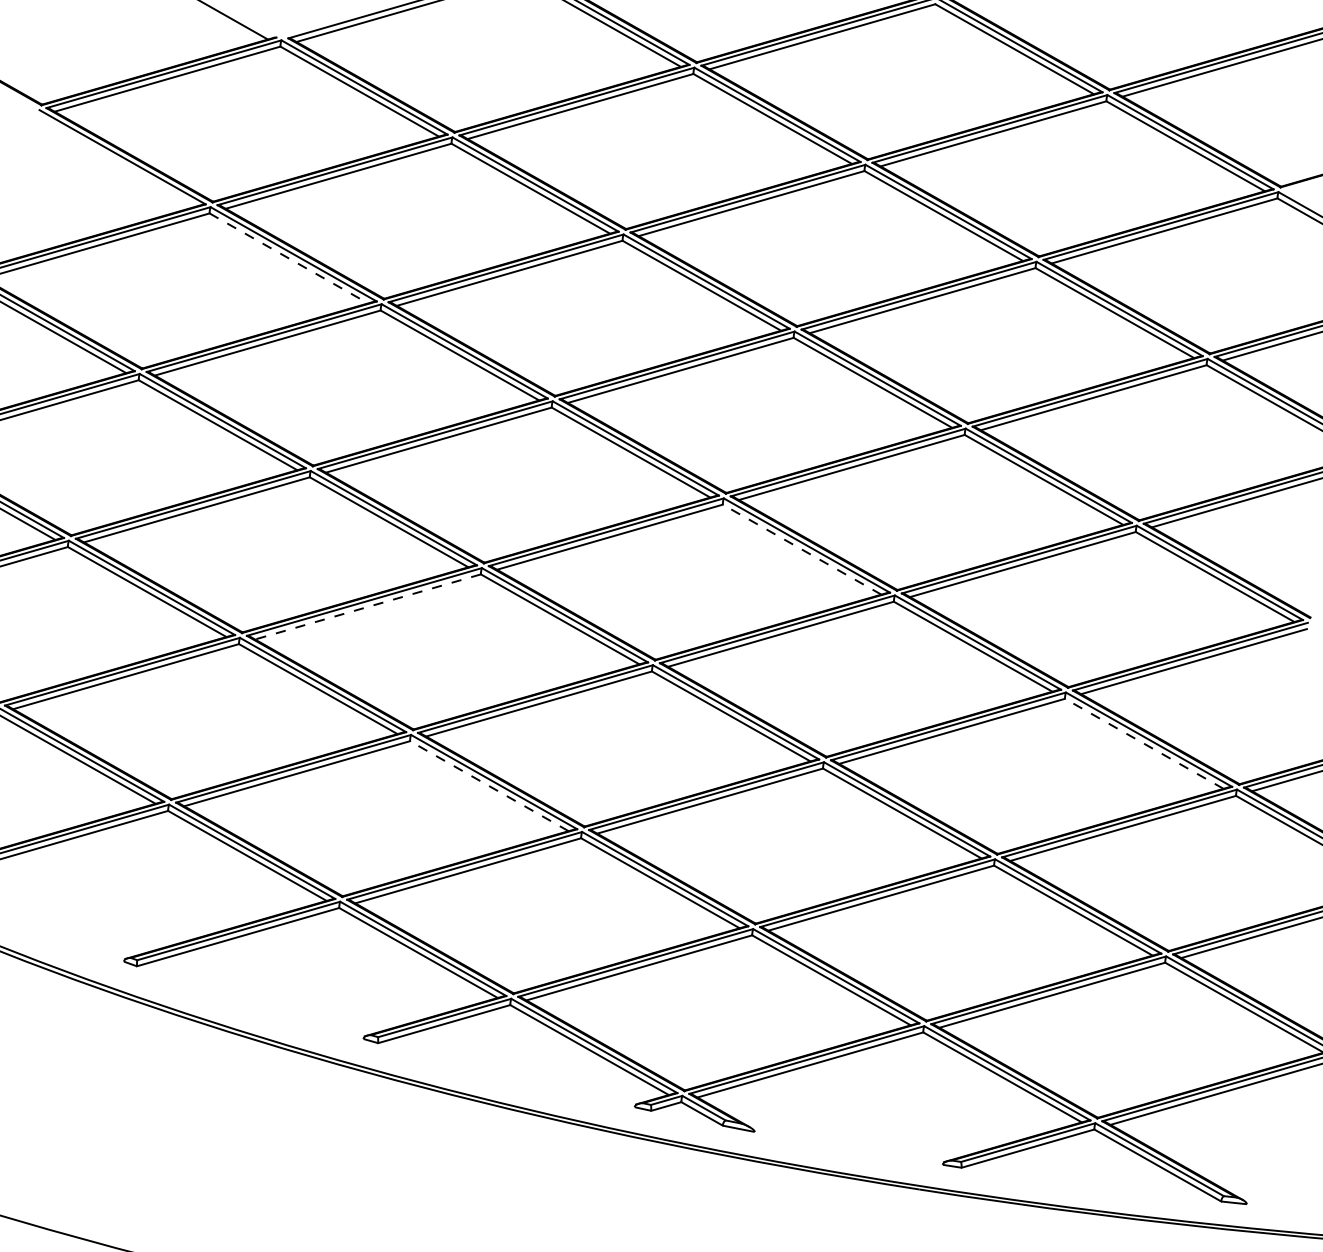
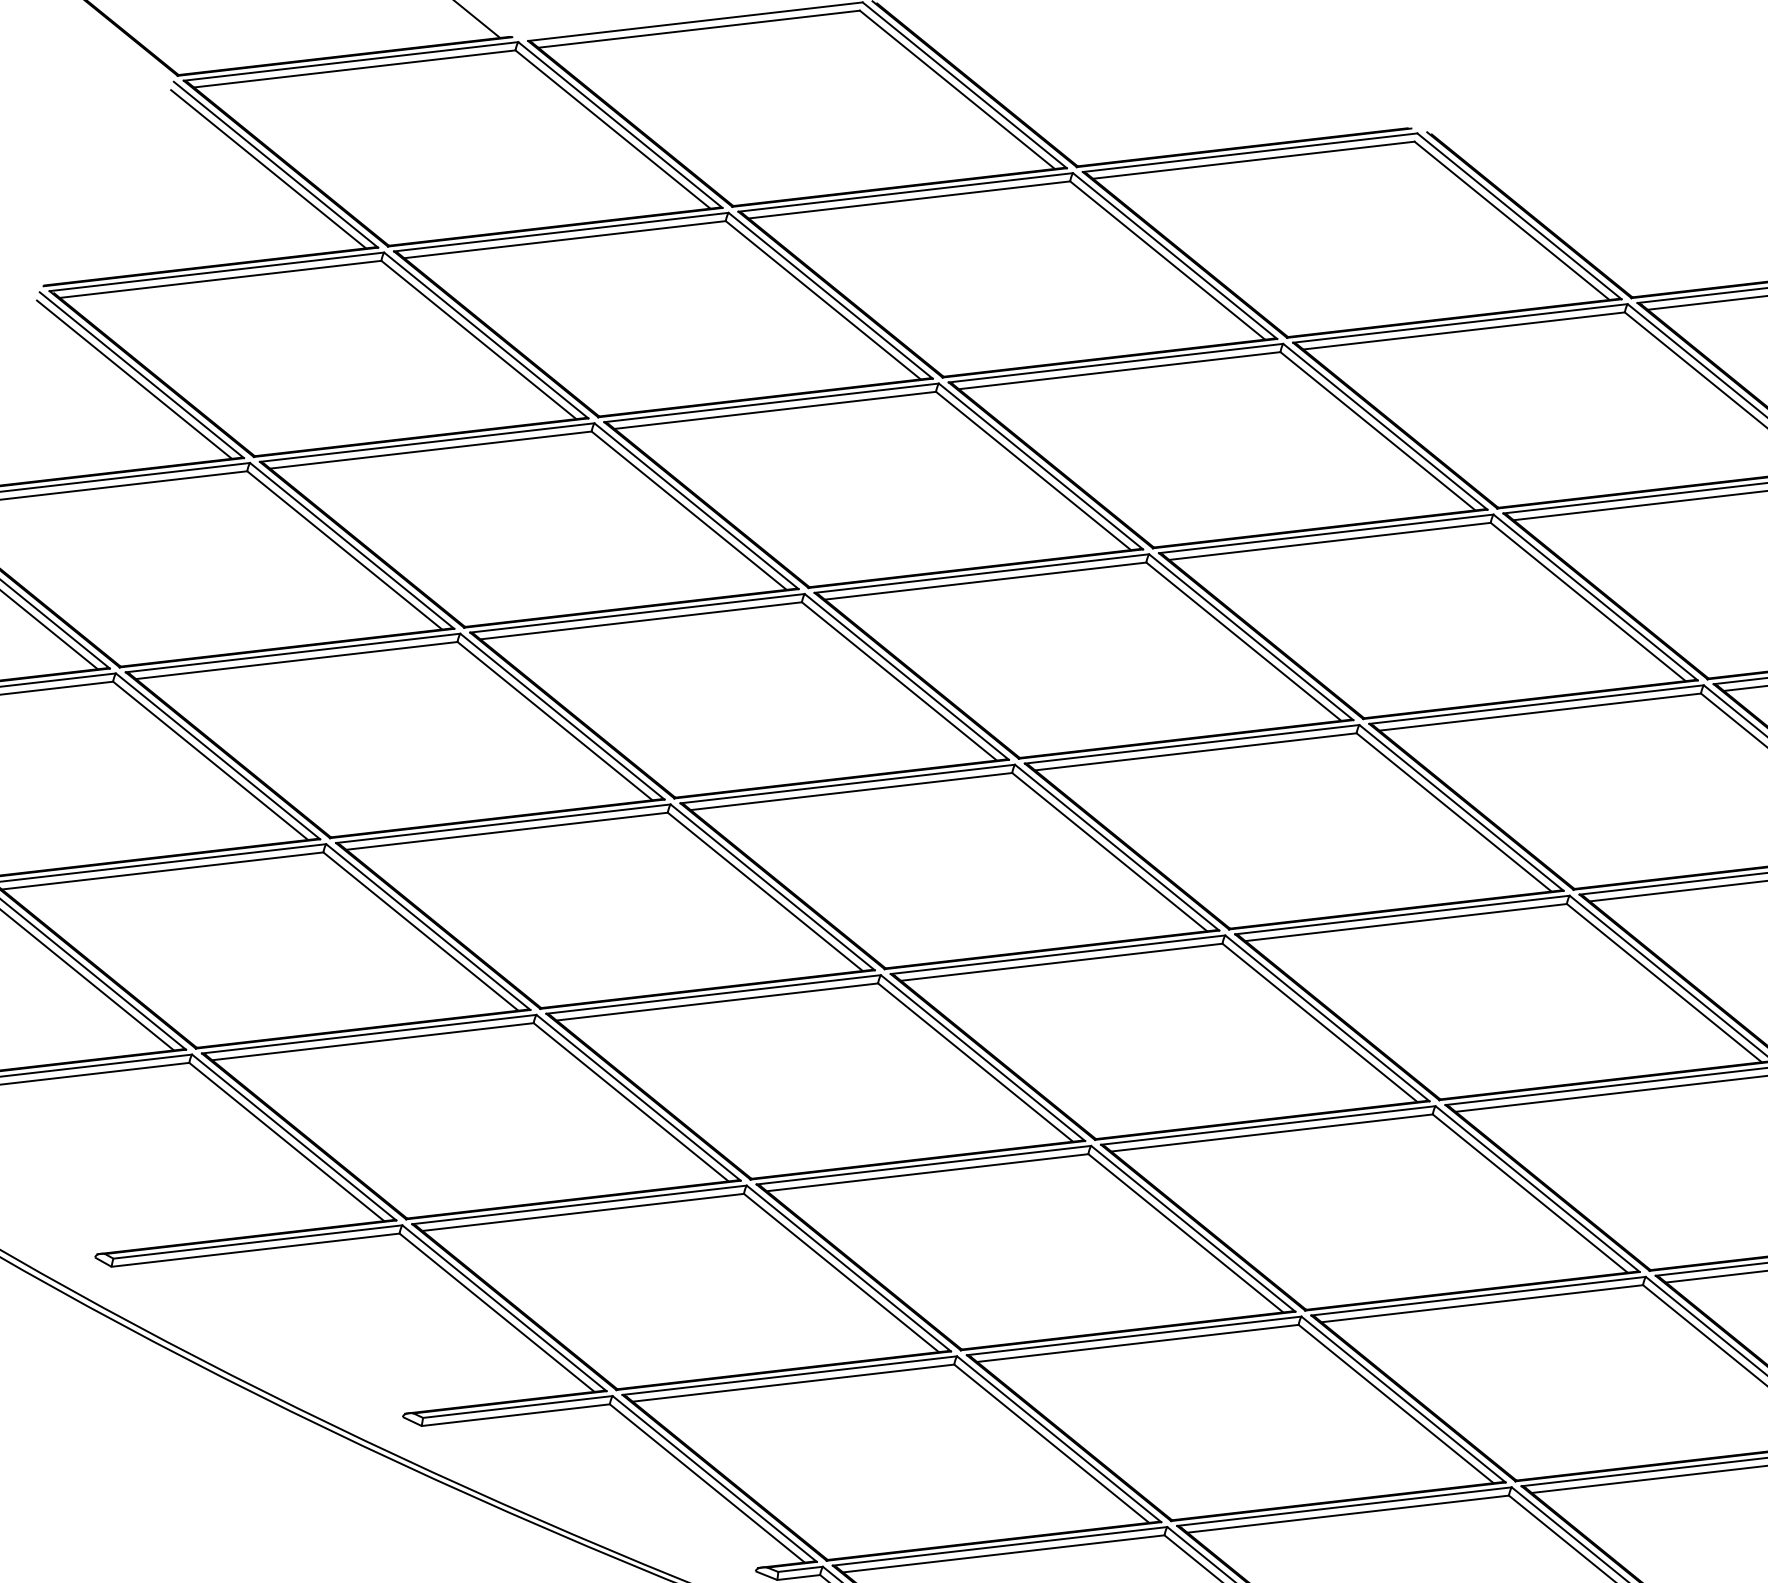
line: (117, 161) -> (268, 169), added
line: (289, 258) -> (479, 340), dashed -> solid
line: (801, 549) -> (1108, 851), dashed -> solid
line: (367, 606) -> (506, 830), dashed -> solid
line: (1143, 743) -> (1529, 1192), dashed -> solid
line: (488, 785) -> (630, 1101), dashed -> solid

